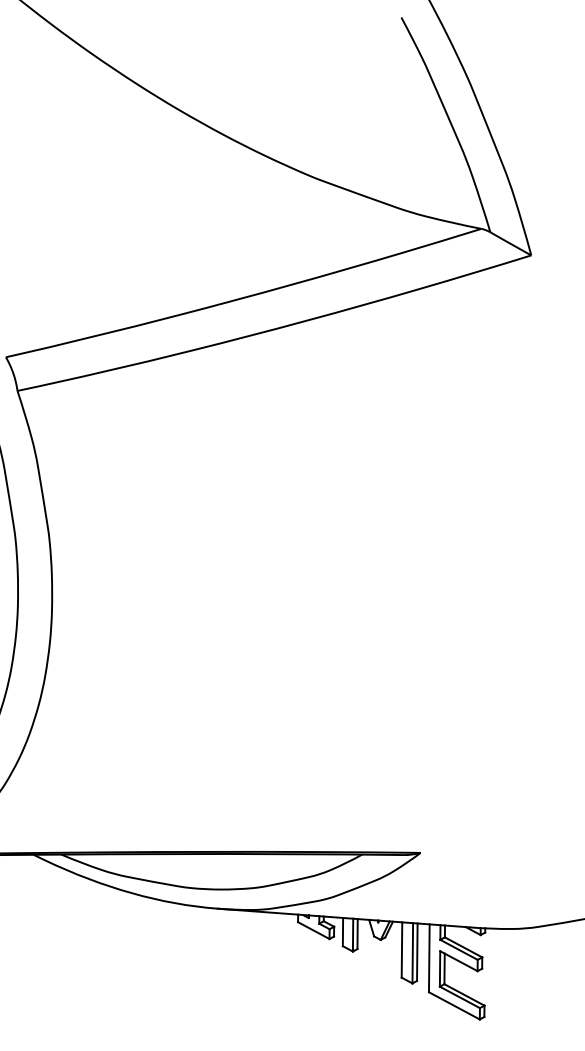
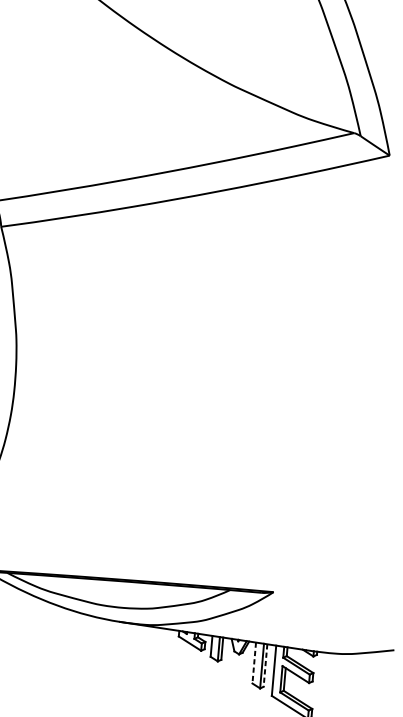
line: (401, 950) -> (253, 663), solid -> dashed
line: (417, 952) -> (265, 665), solid -> dashed

